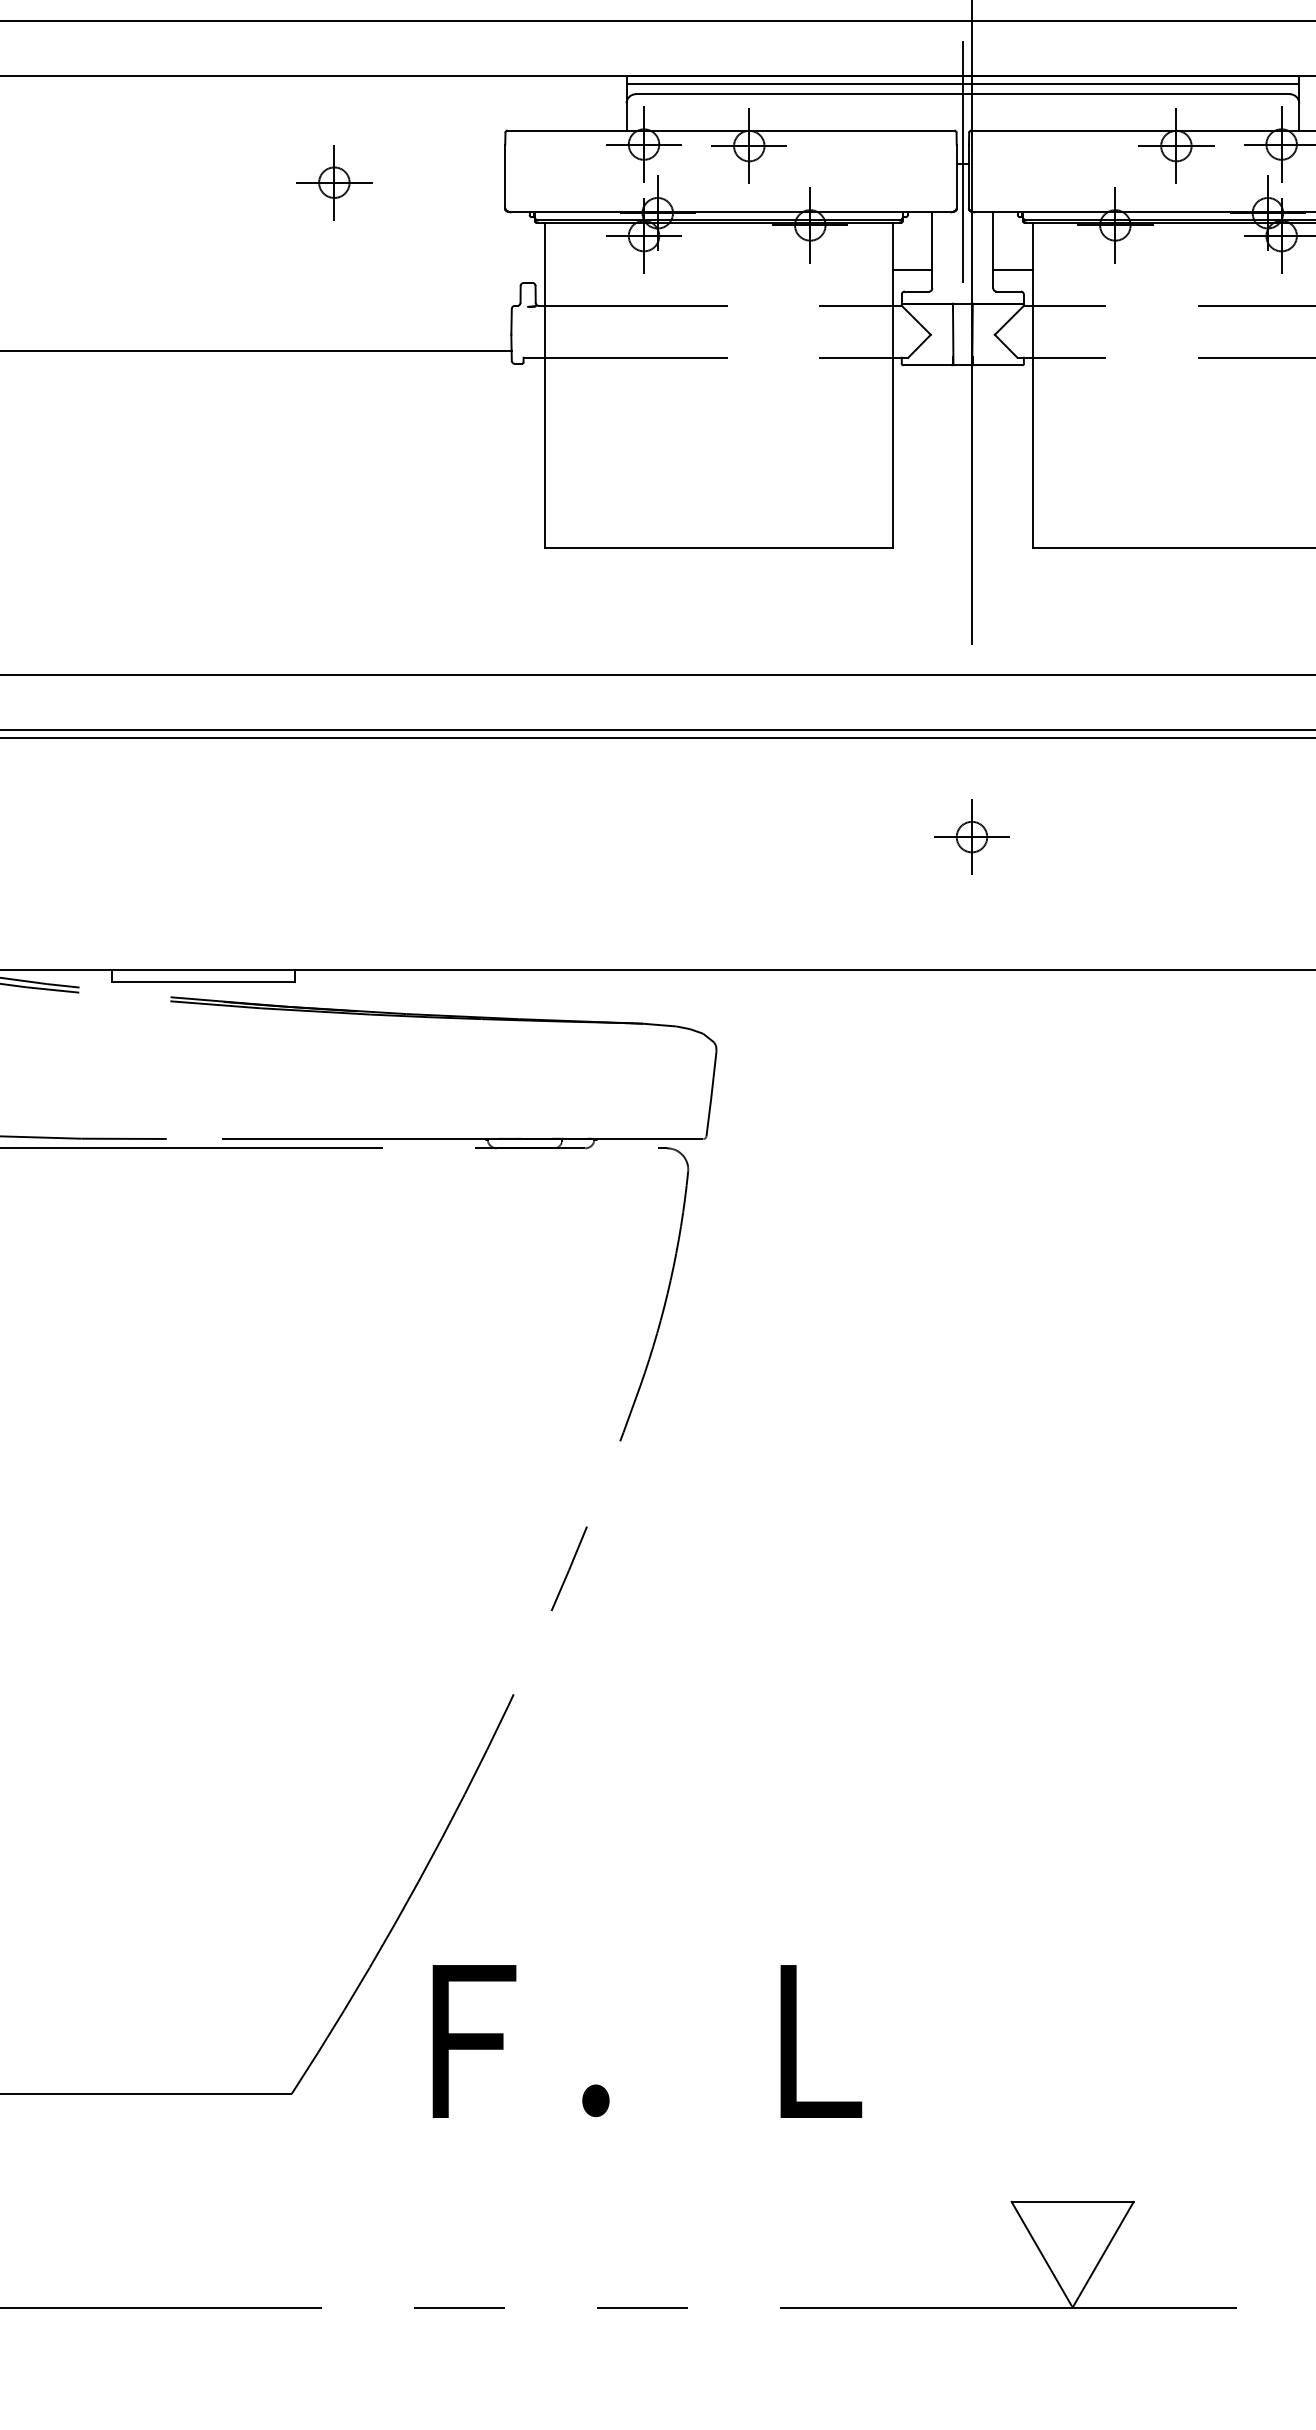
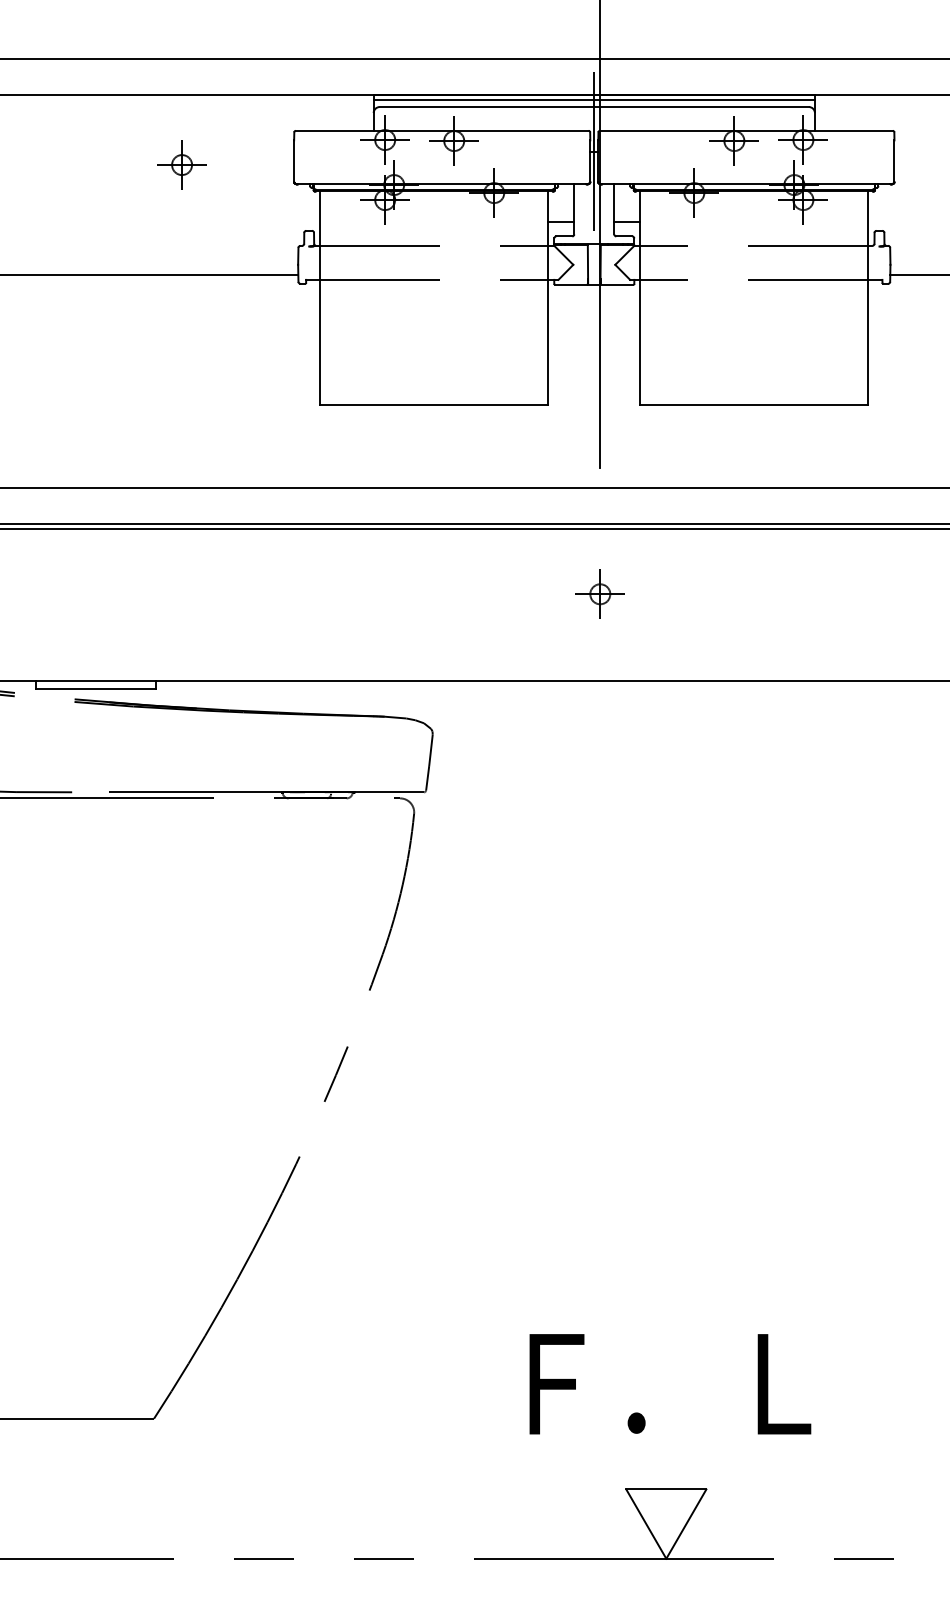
text: (647, 2041) -> (670, 1384), moved

